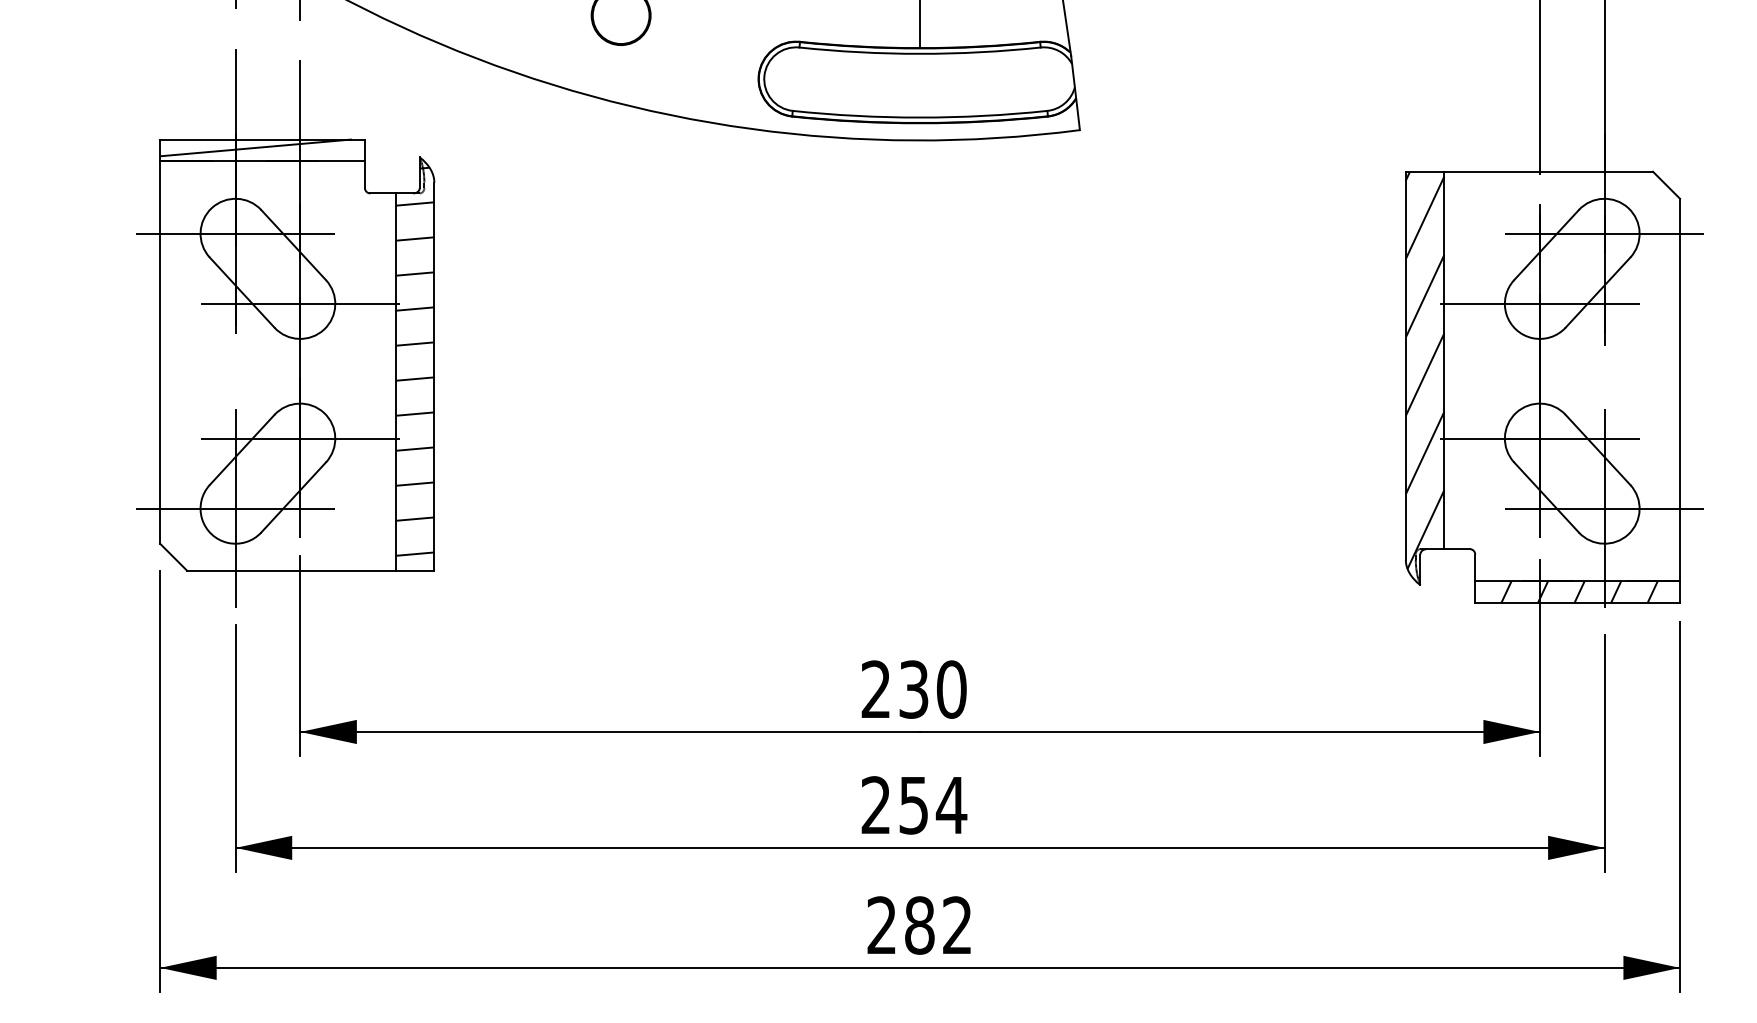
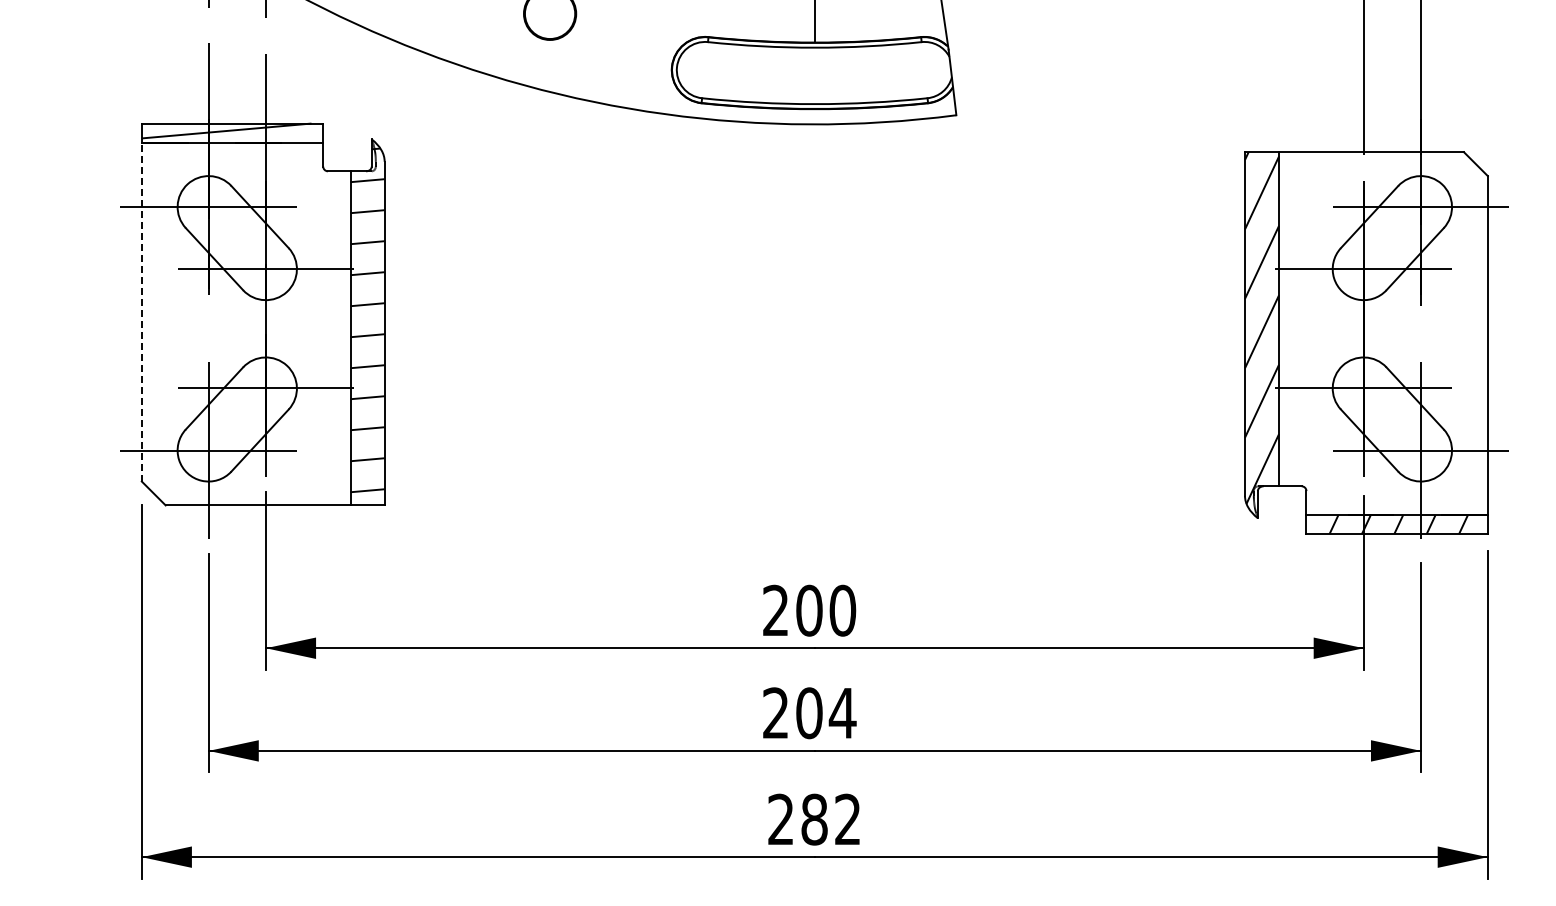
line: (159, 351) -> (141, 311), solid -> dashed
text: (914, 689) -> (809, 610), 230 -> 200
text: (914, 805) -> (809, 713), 254 -> 204

